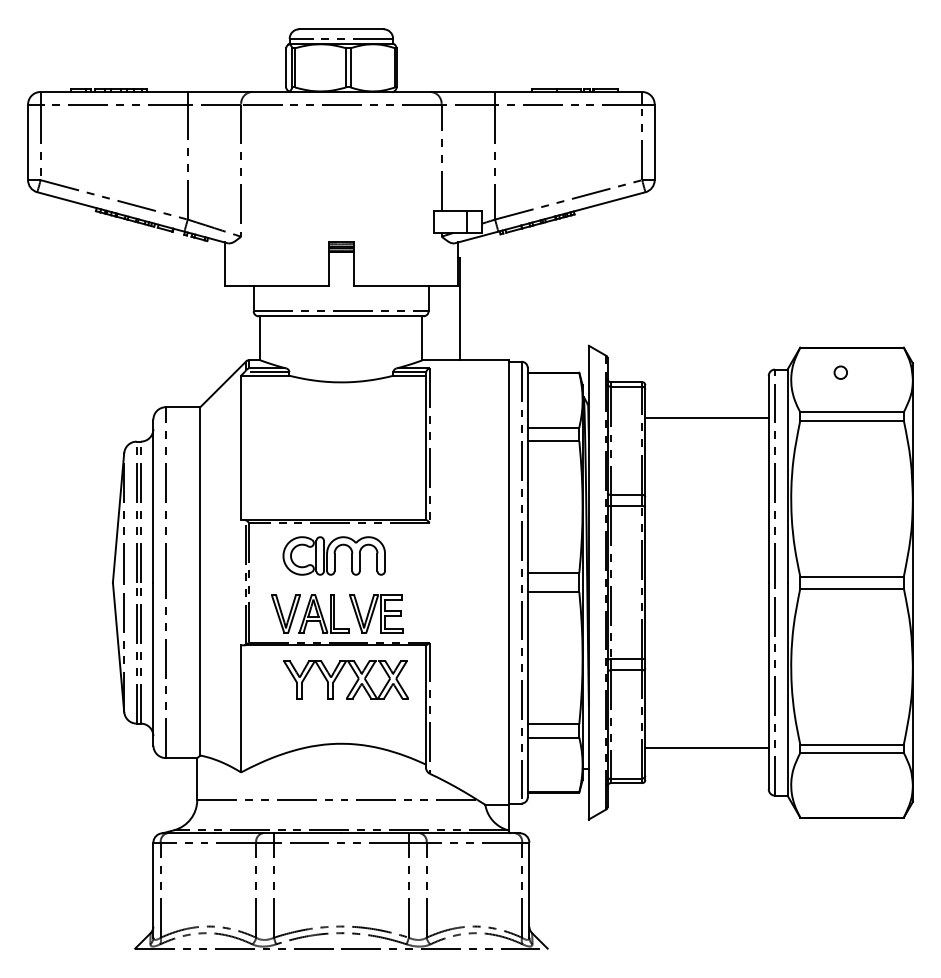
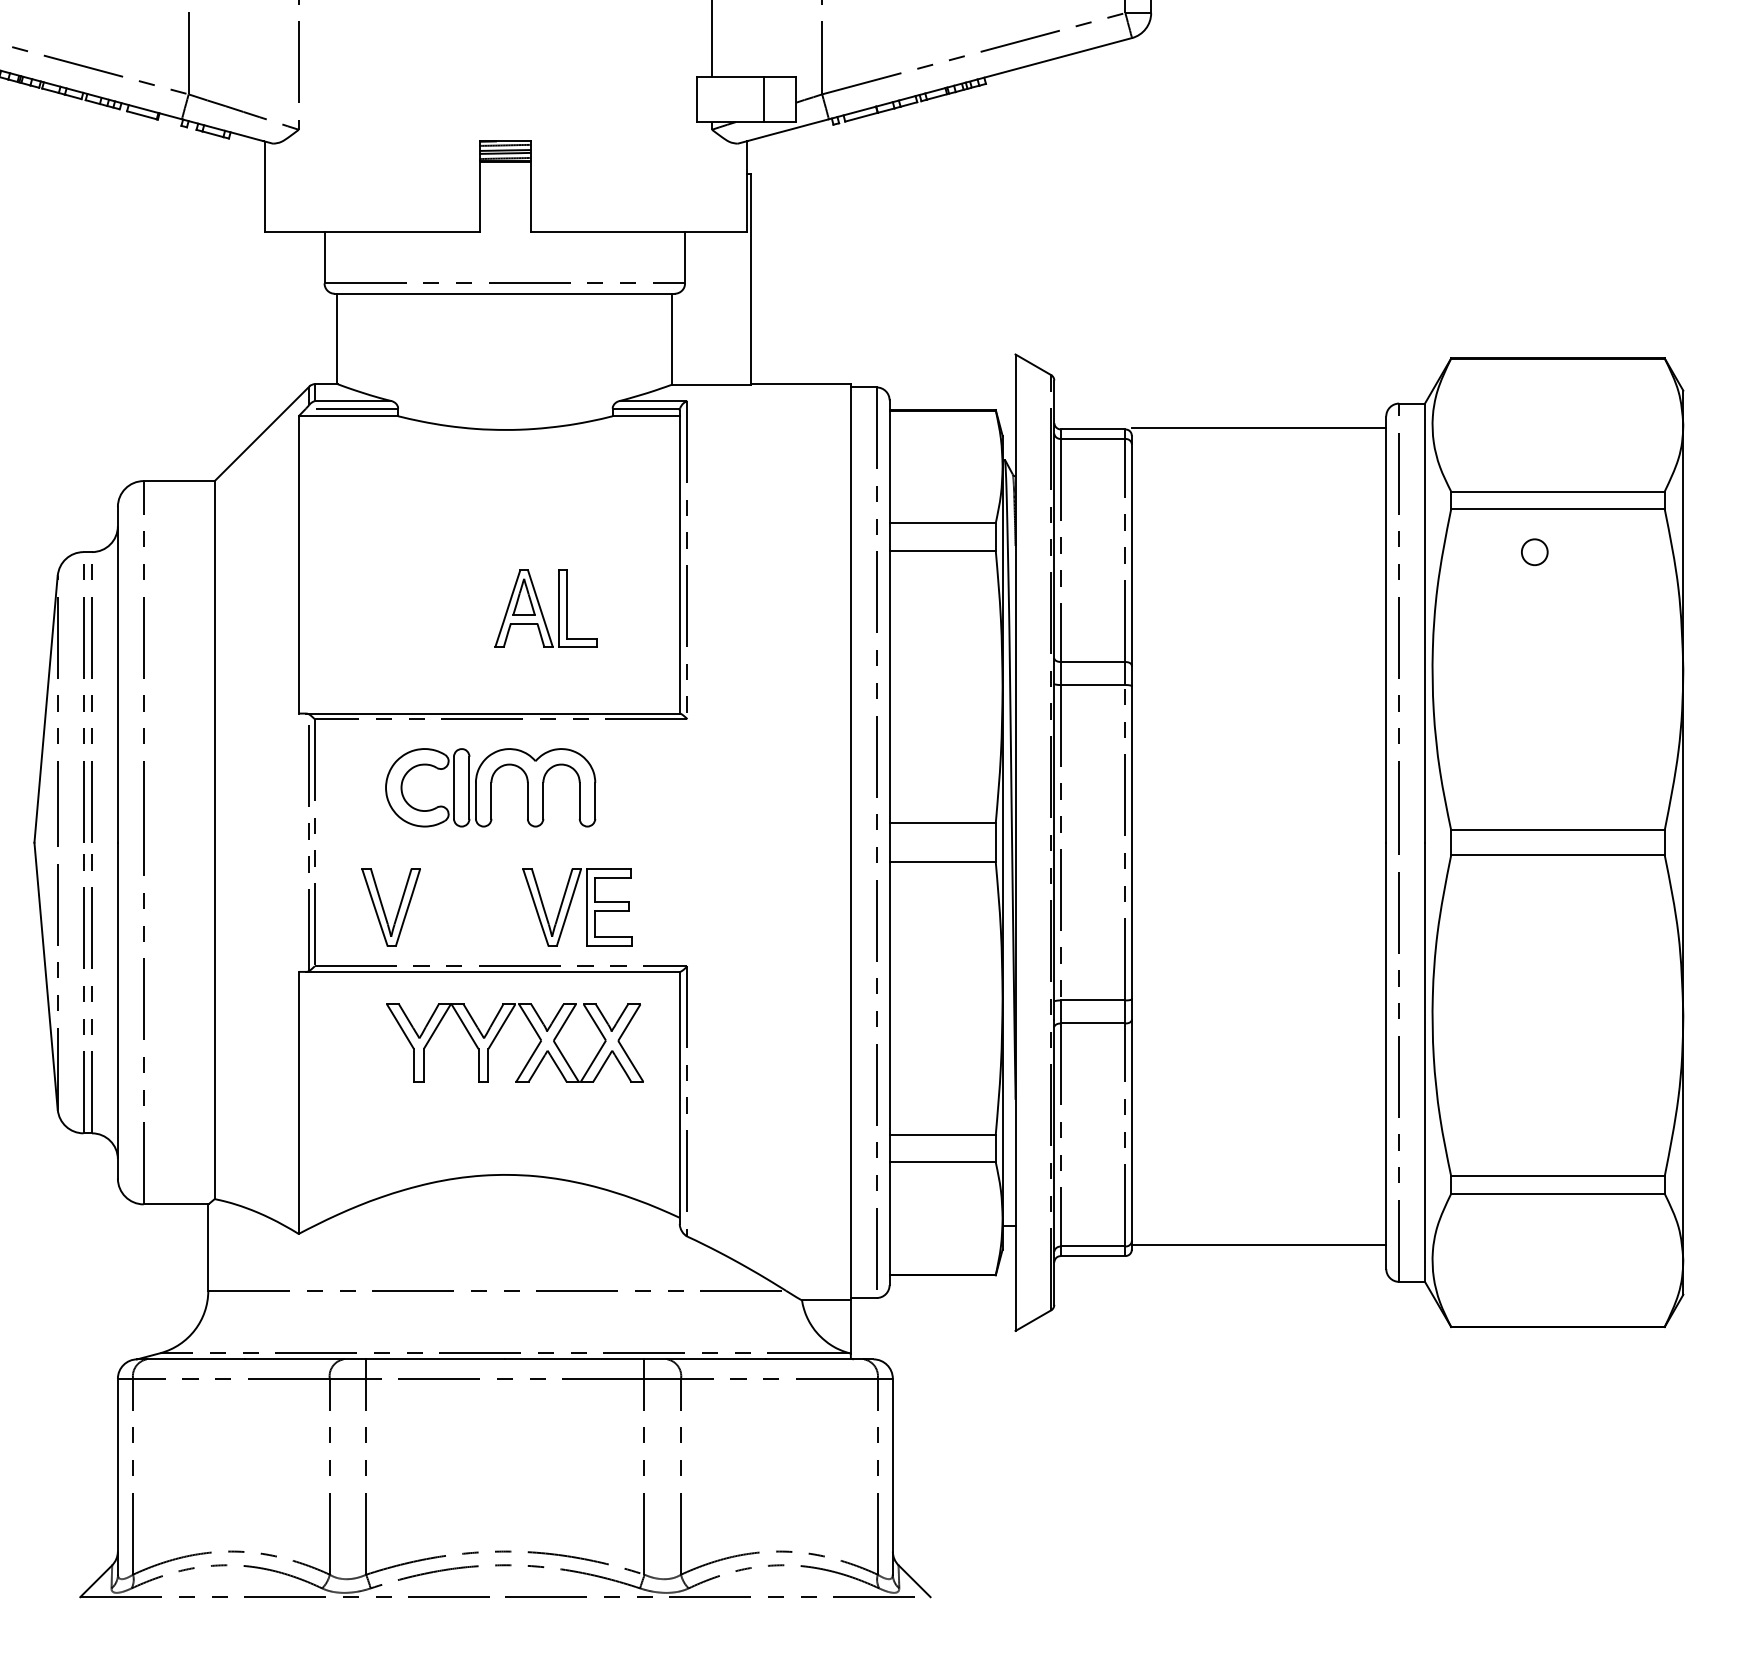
circle: (840, 372) -> (1534, 551), moved
line: (706, 417) -> (1257, 428), moved
part: (323, 613) -> (544, 607), moved
line: (706, 747) -> (1257, 1244), moved

